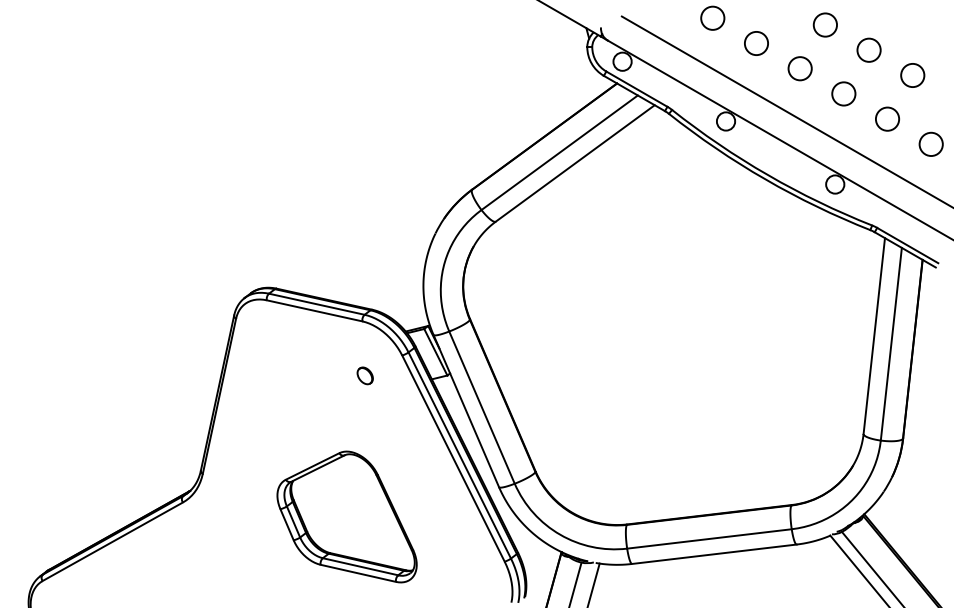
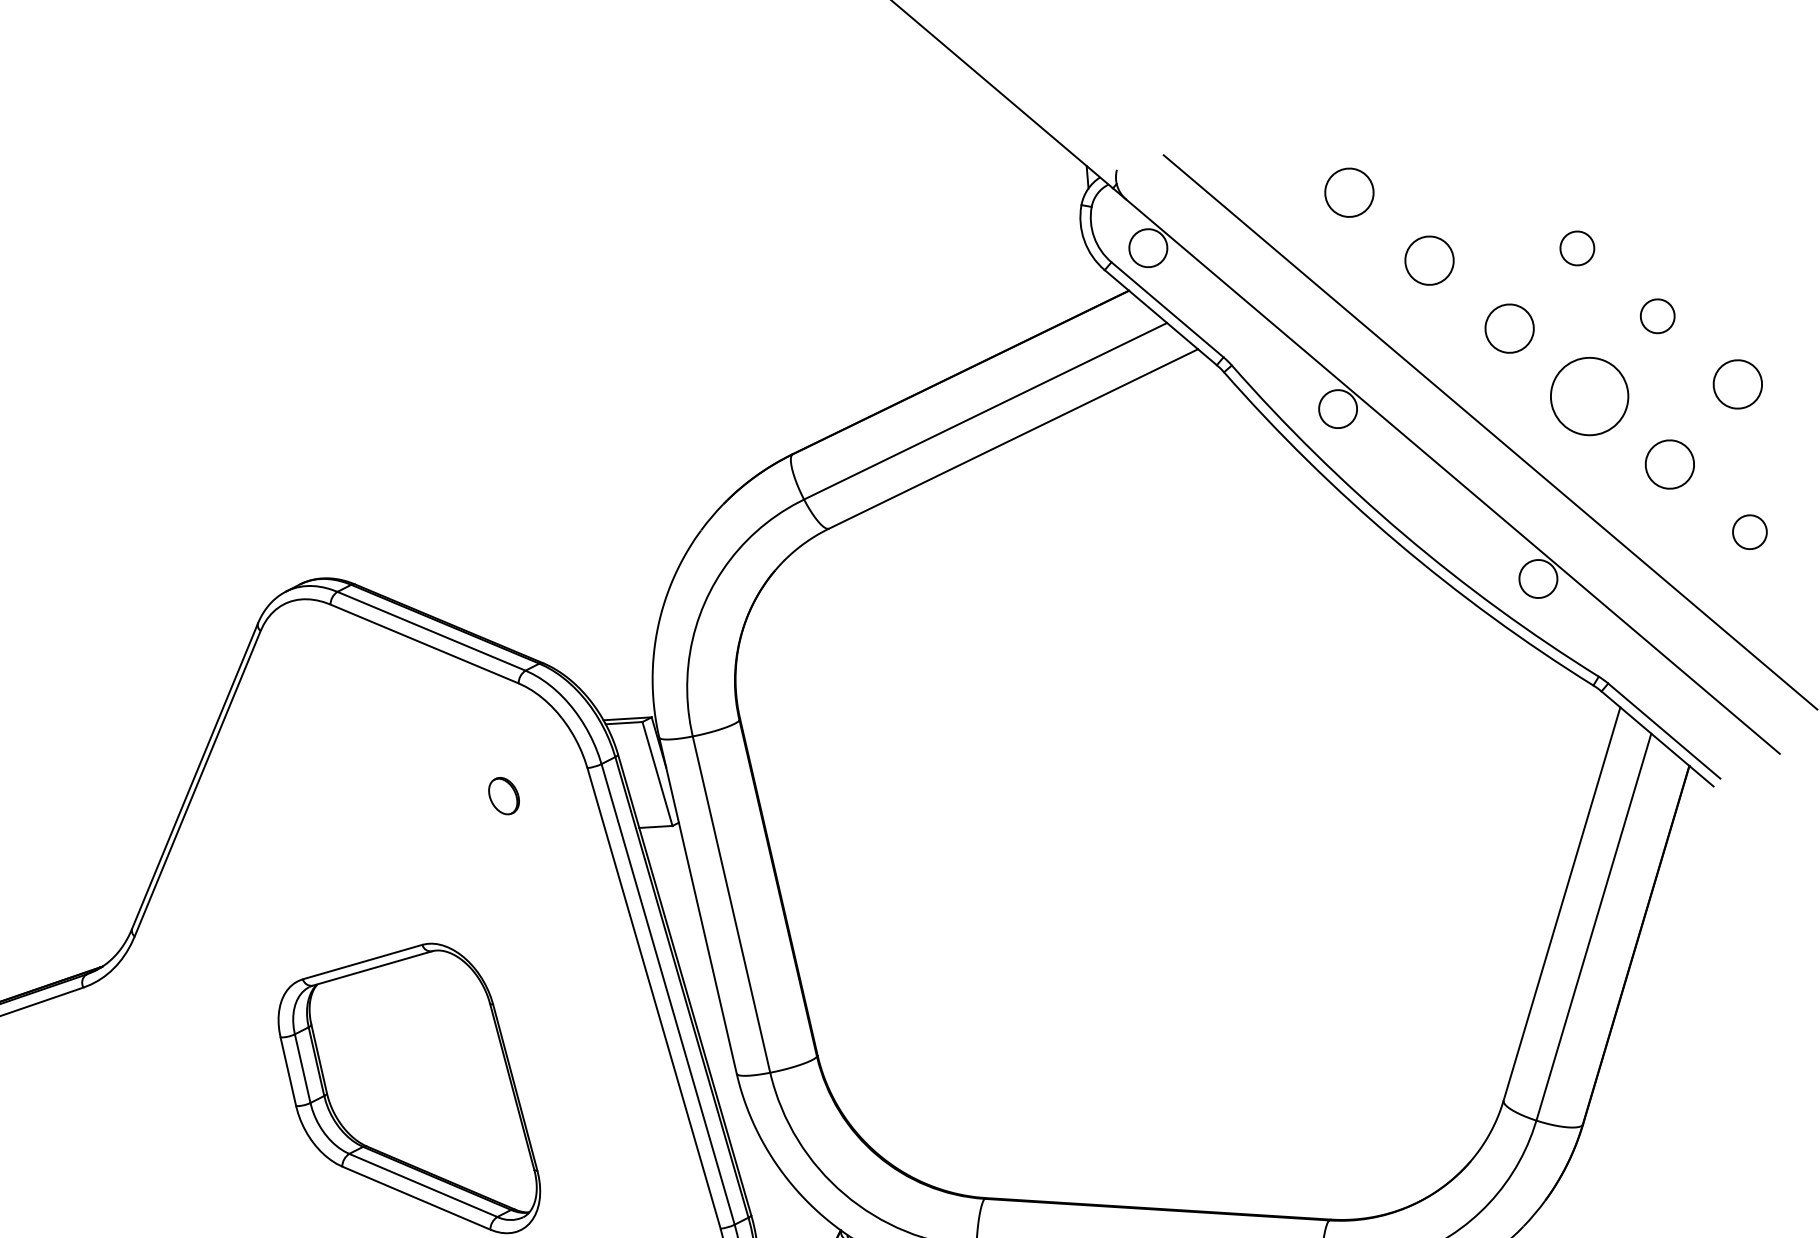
circle: (824, 24) -> (1575, 247), size x0.7
circle: (868, 49) -> (1656, 314), size x0.7
circle: (843, 93) -> (1589, 395), size x1.6
circle: (930, 143) -> (1748, 530), size x0.7

